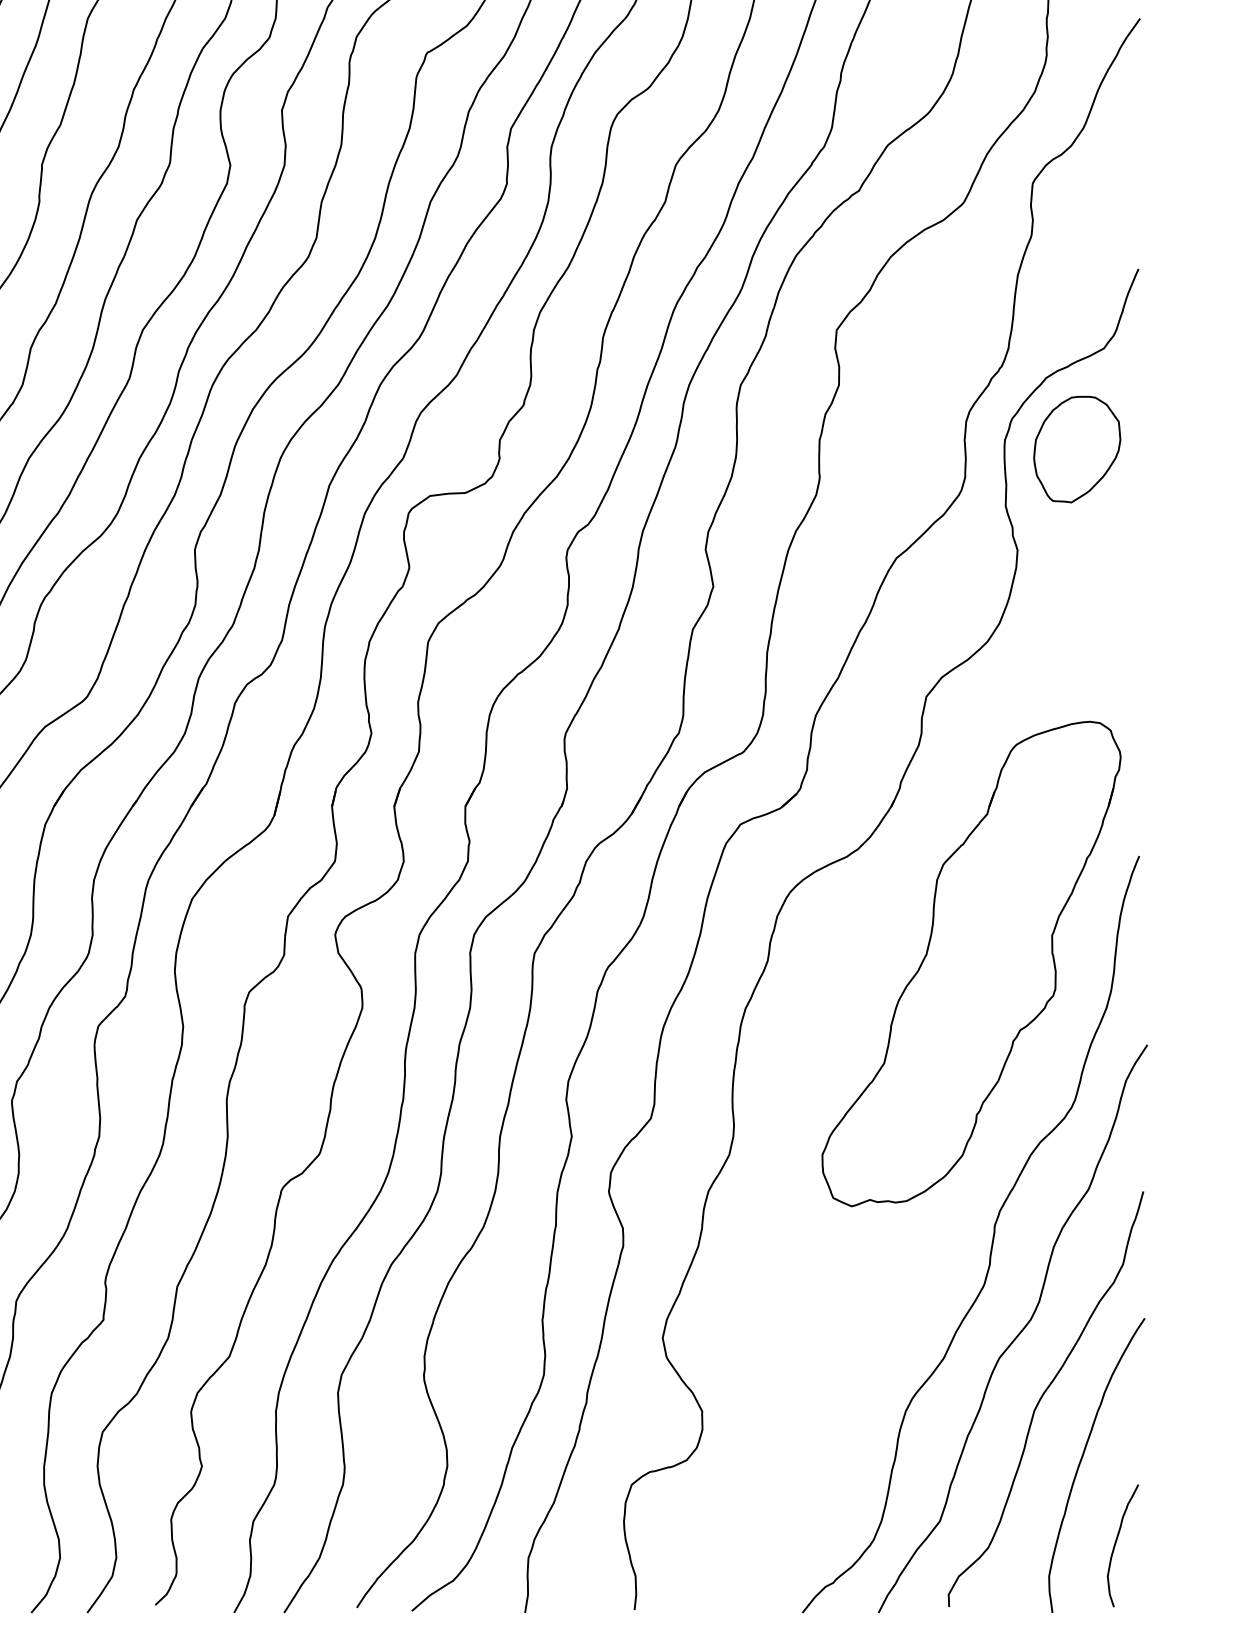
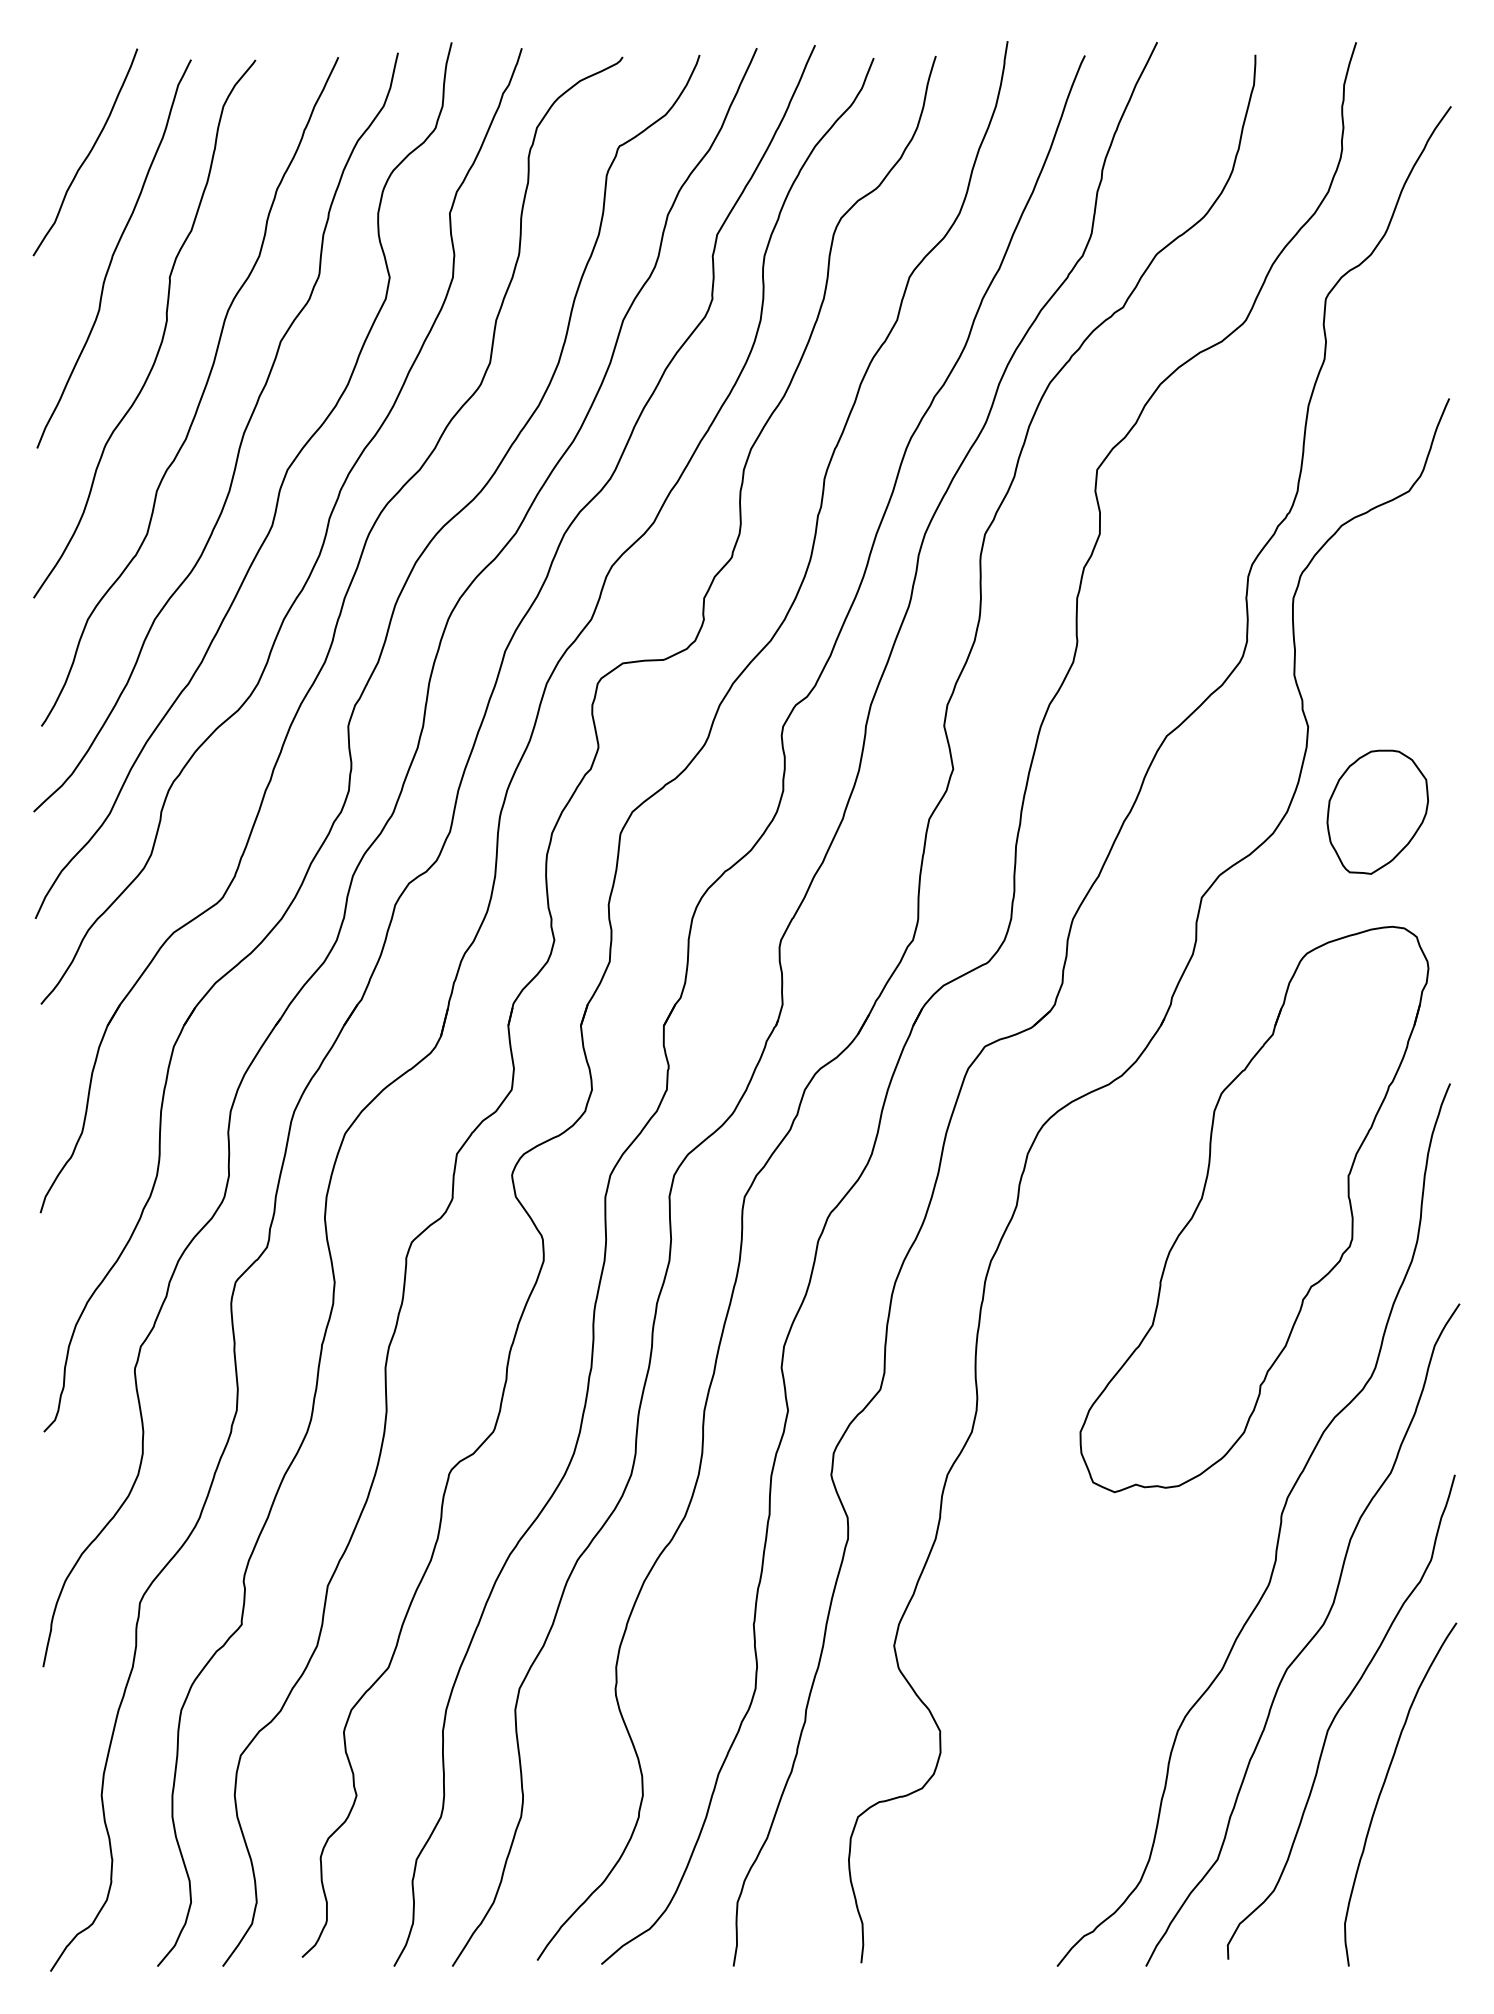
part: (1077, 448) -> (1377, 811), moved
curve: (1116, 1543) -> (1423, 1885), removed

